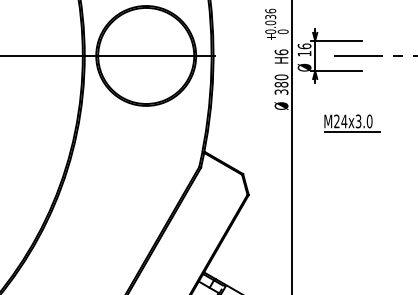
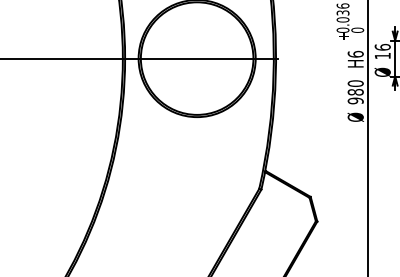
text: (281, 91) -> (355, 100), 380 -> 980

